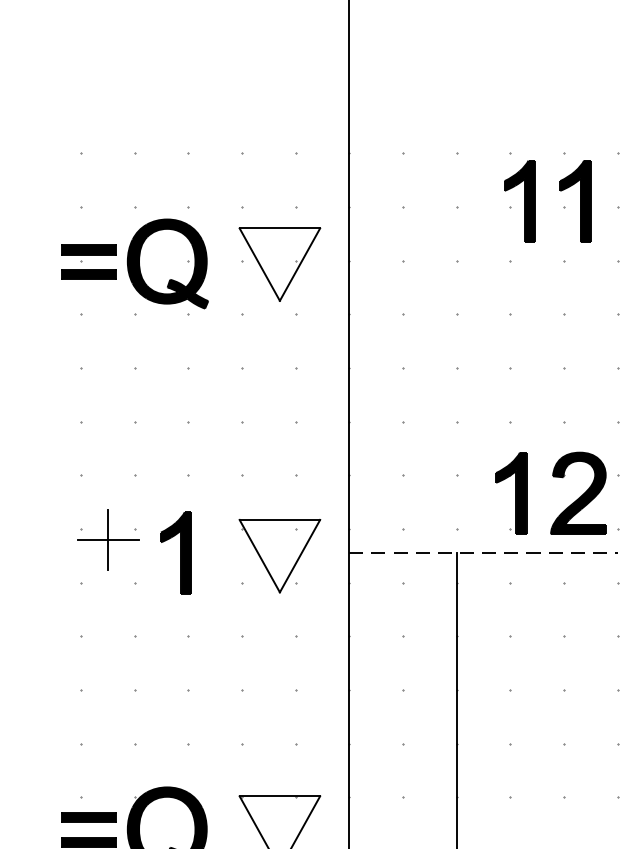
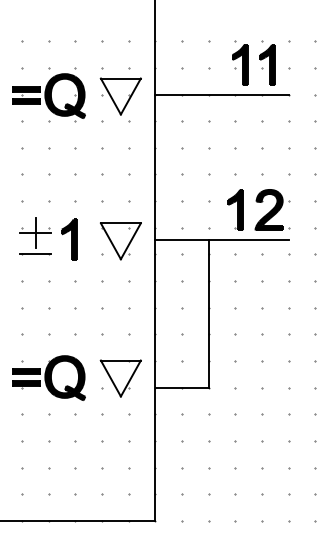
line: (482, 260) -> (221, 94), added
line: (482, 552) -> (221, 239), dashed -> solid
line: (107, 582) -> (35, 254), added

